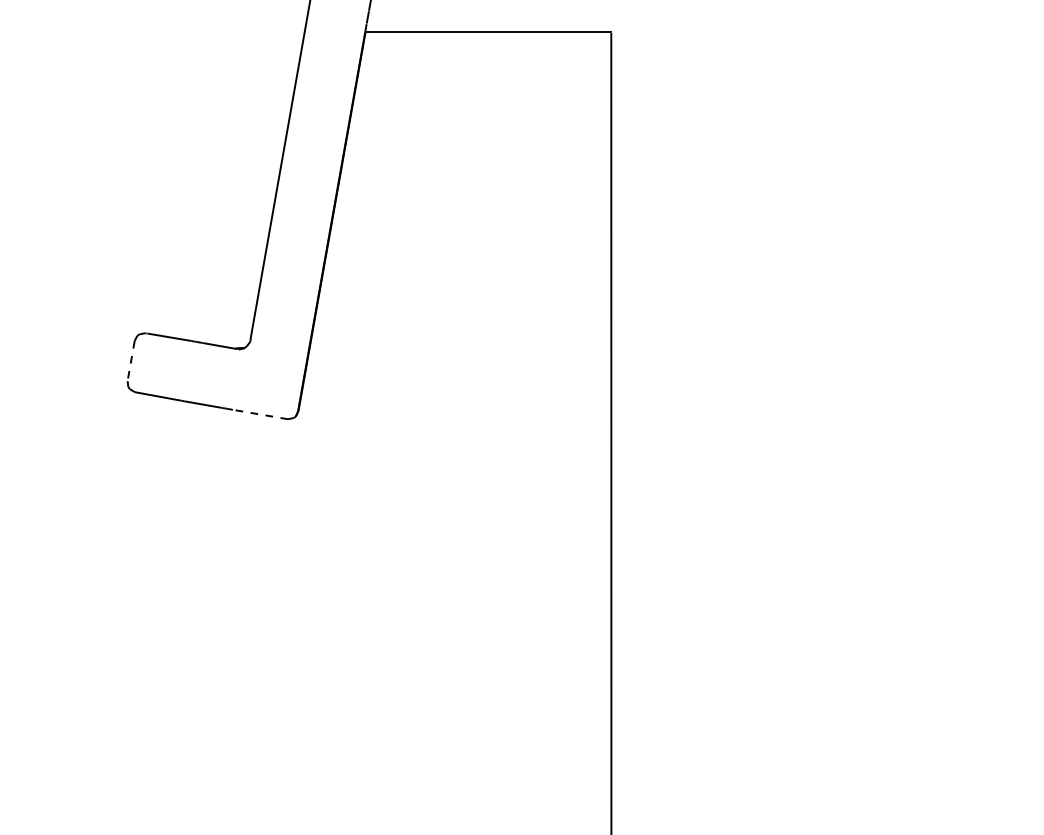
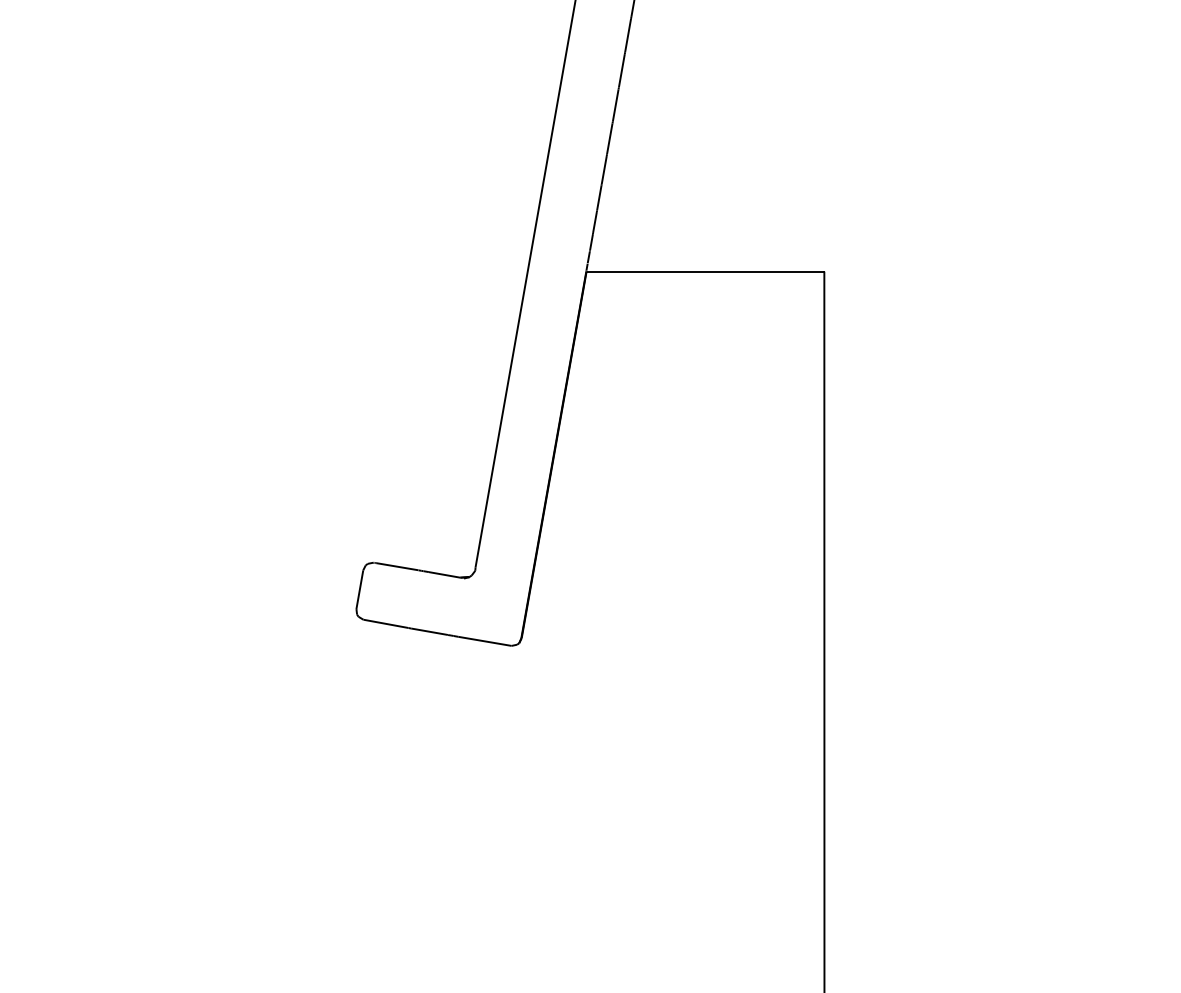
line: (130, 360) -> (359, 589), dashed -> solid
line: (259, 414) -> (484, 641), dashed -> solid

